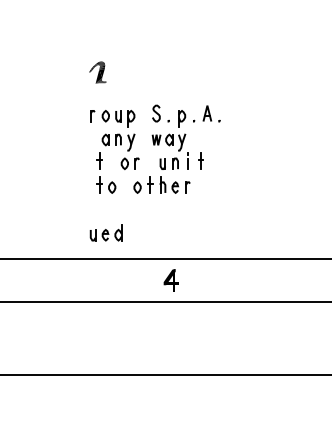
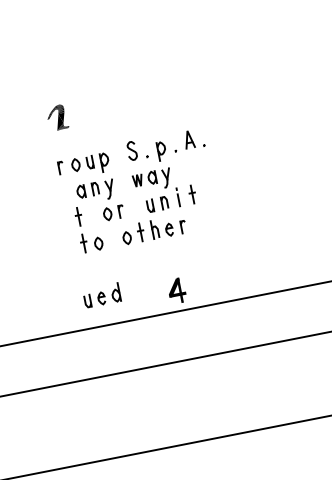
part: (170, 280) -> (175, 291), moved

